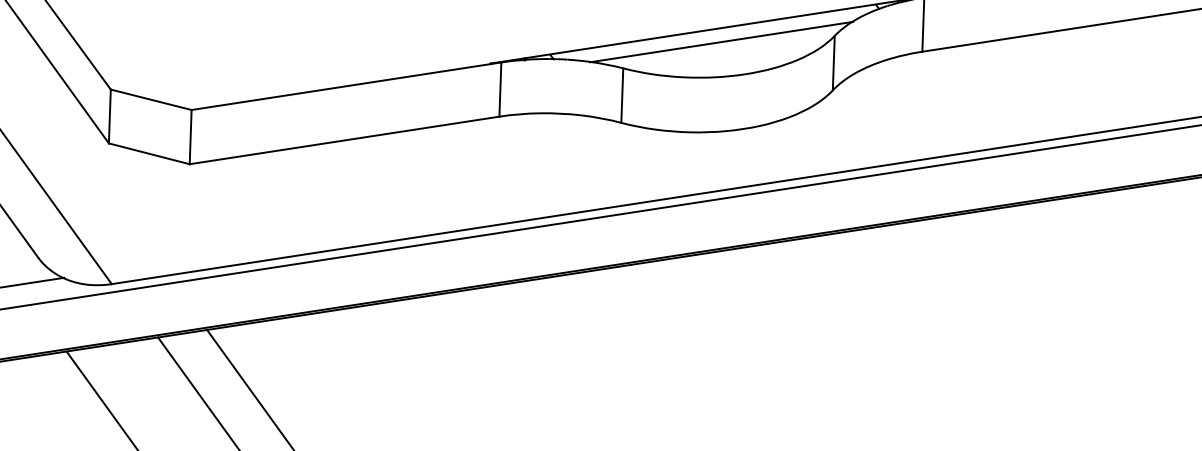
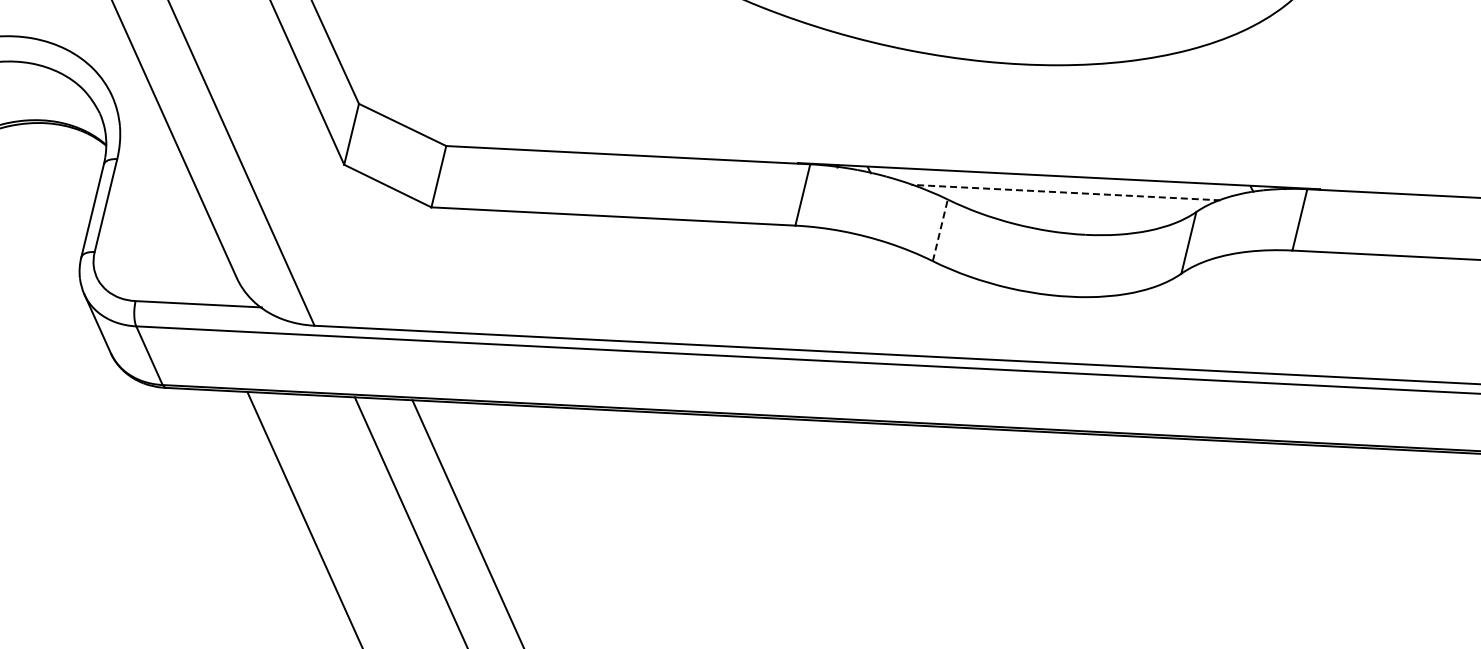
line: (722, 41) -> (1066, 192), solid -> dashed
line: (622, 95) -> (940, 230), solid -> dashed

